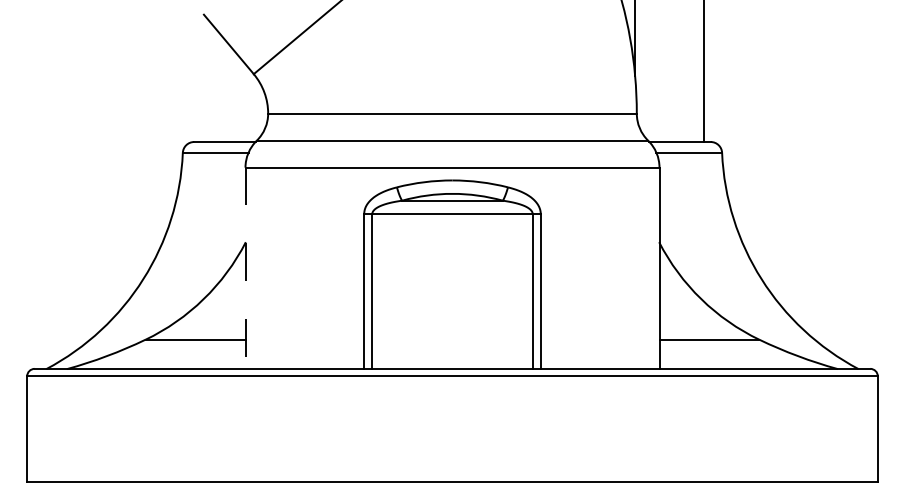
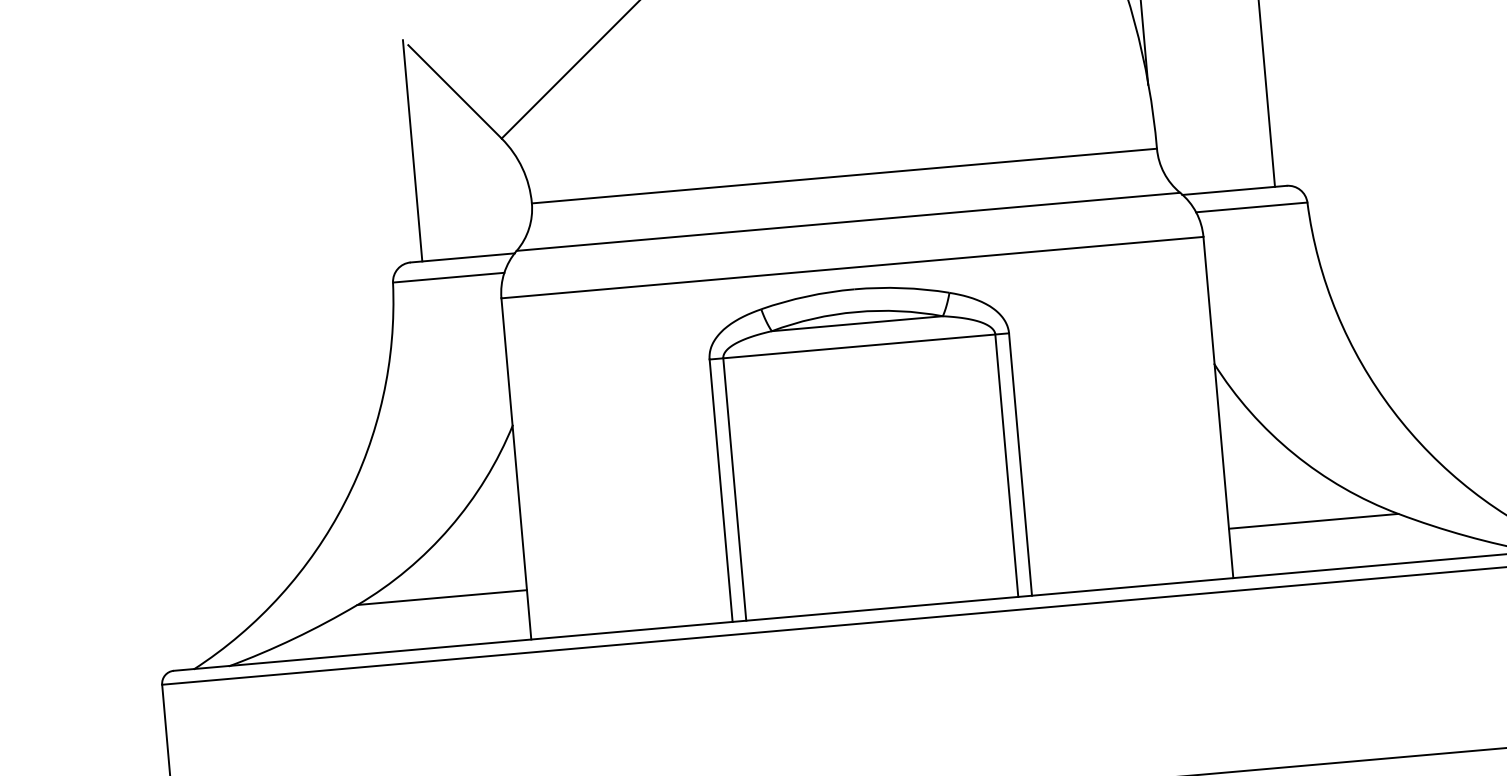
line: (201, 76) -> (413, 150), added
line: (245, 268) -> (516, 469), dashed -> solid

